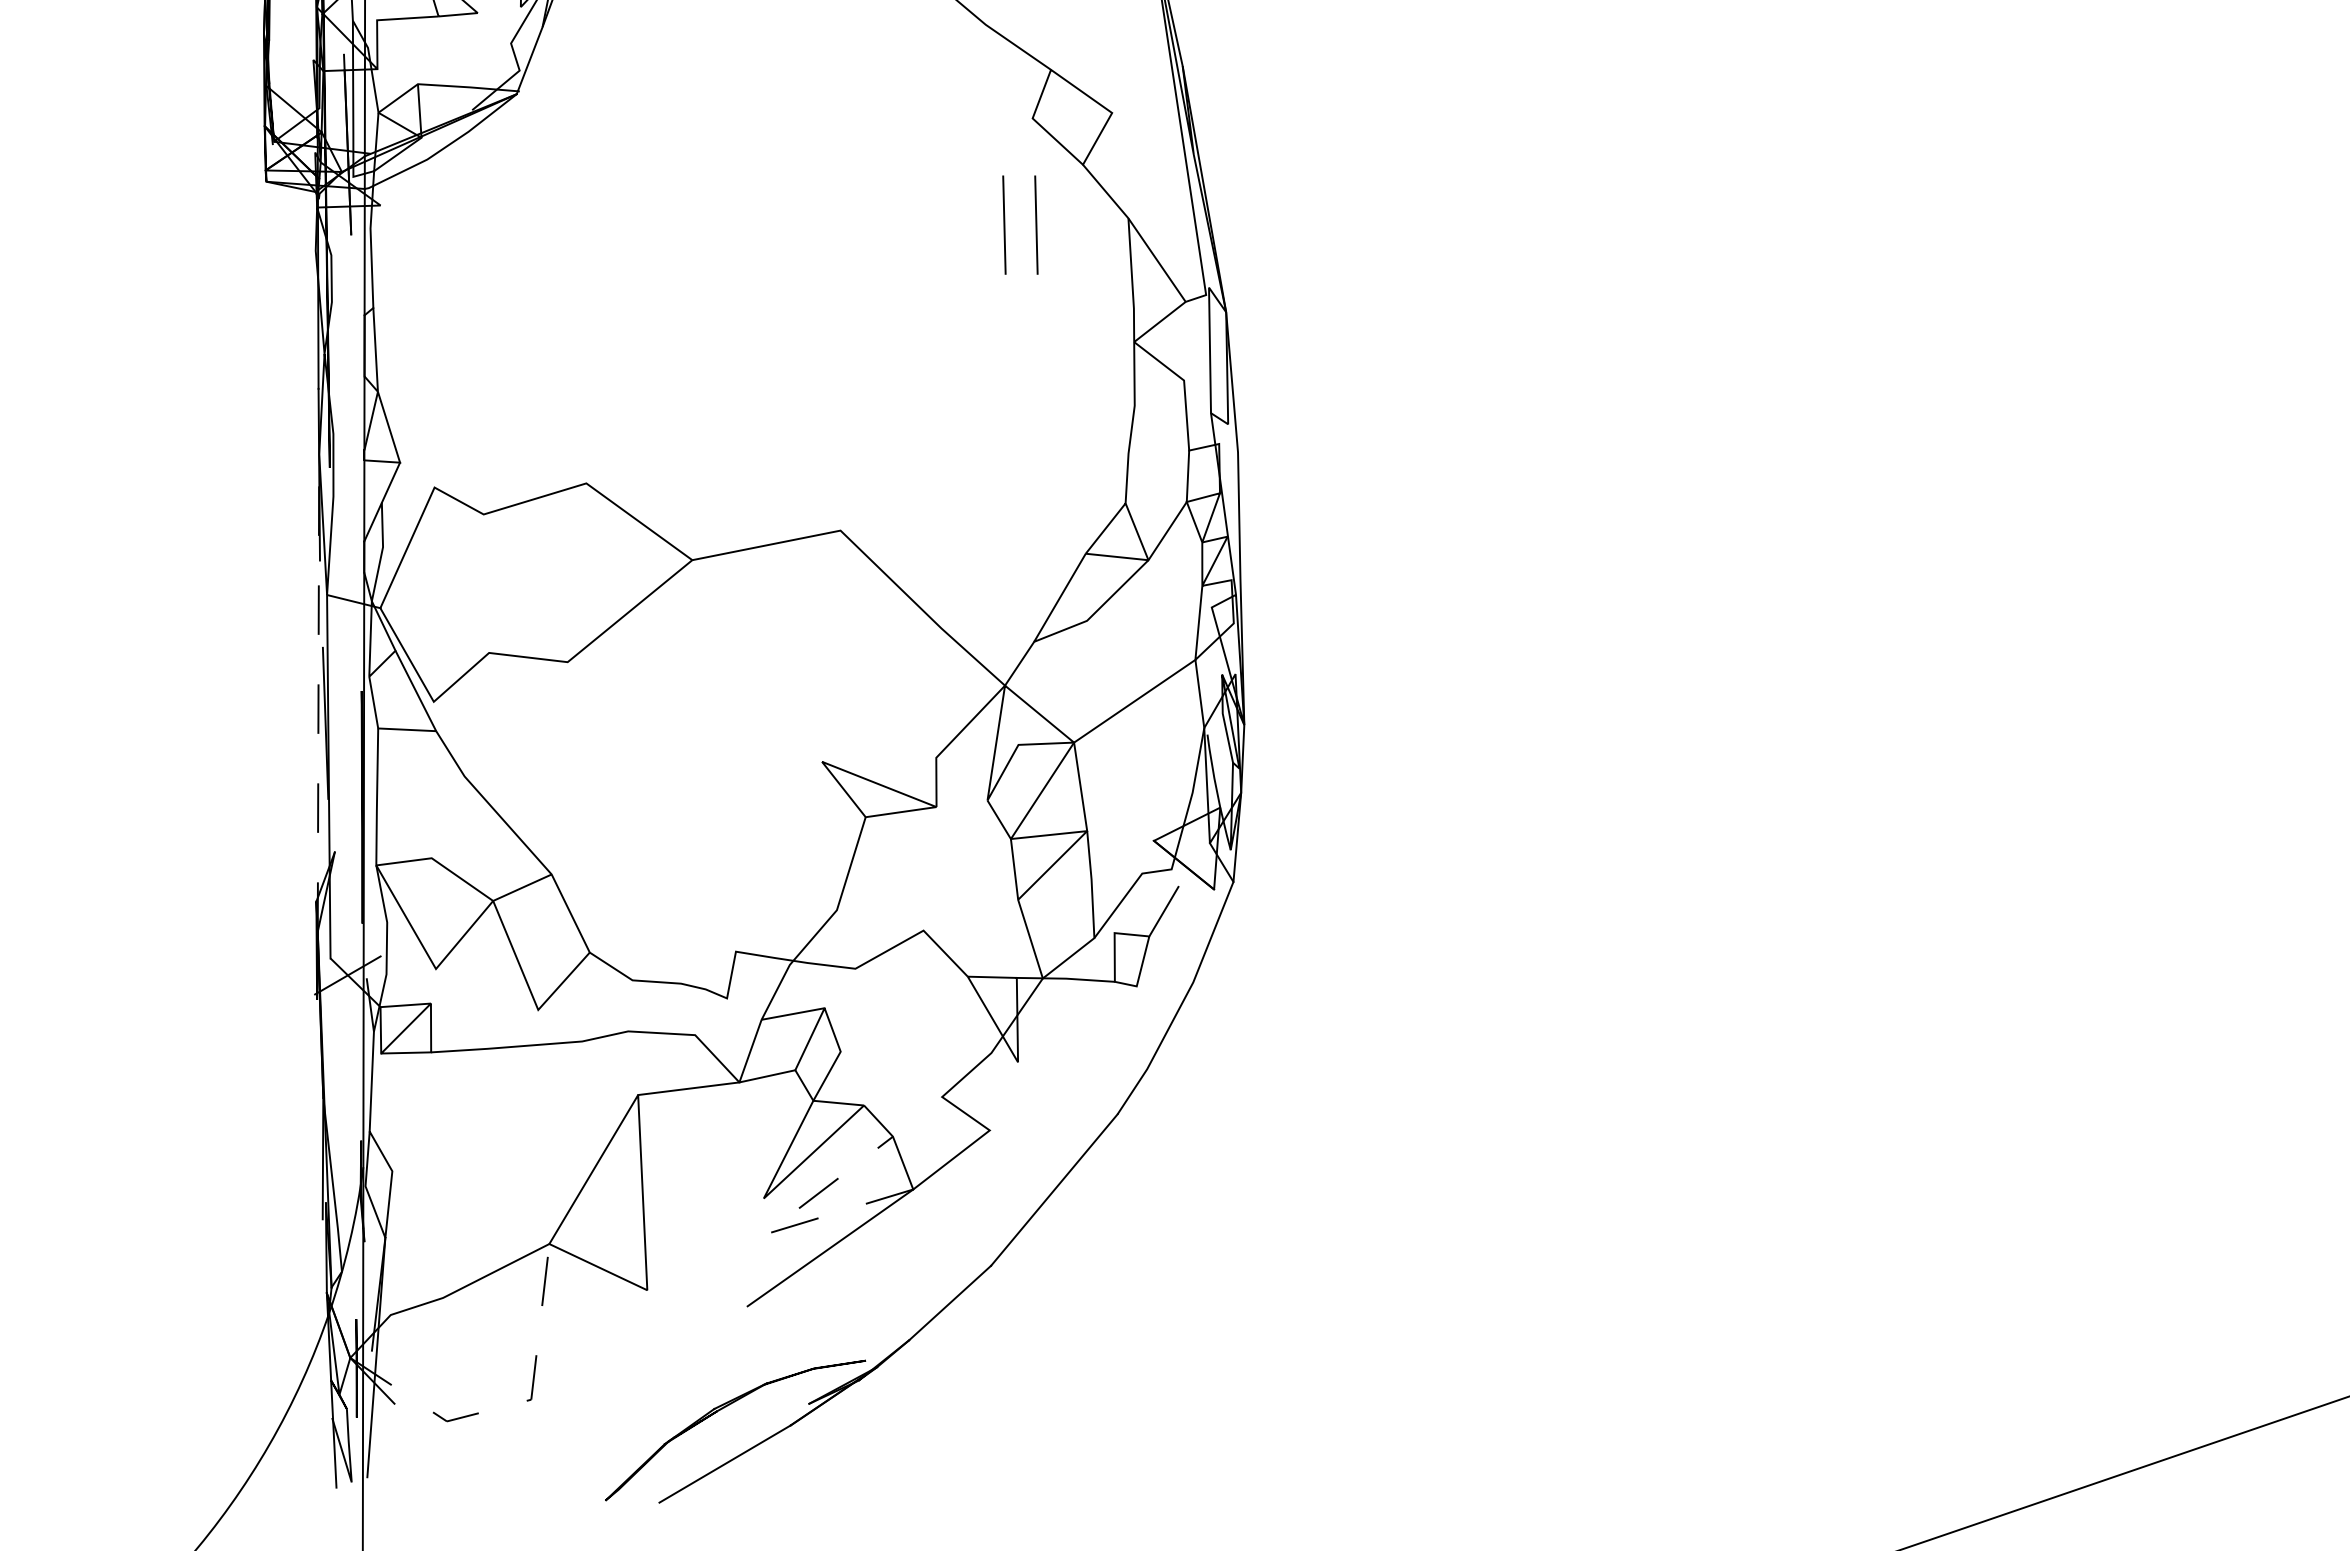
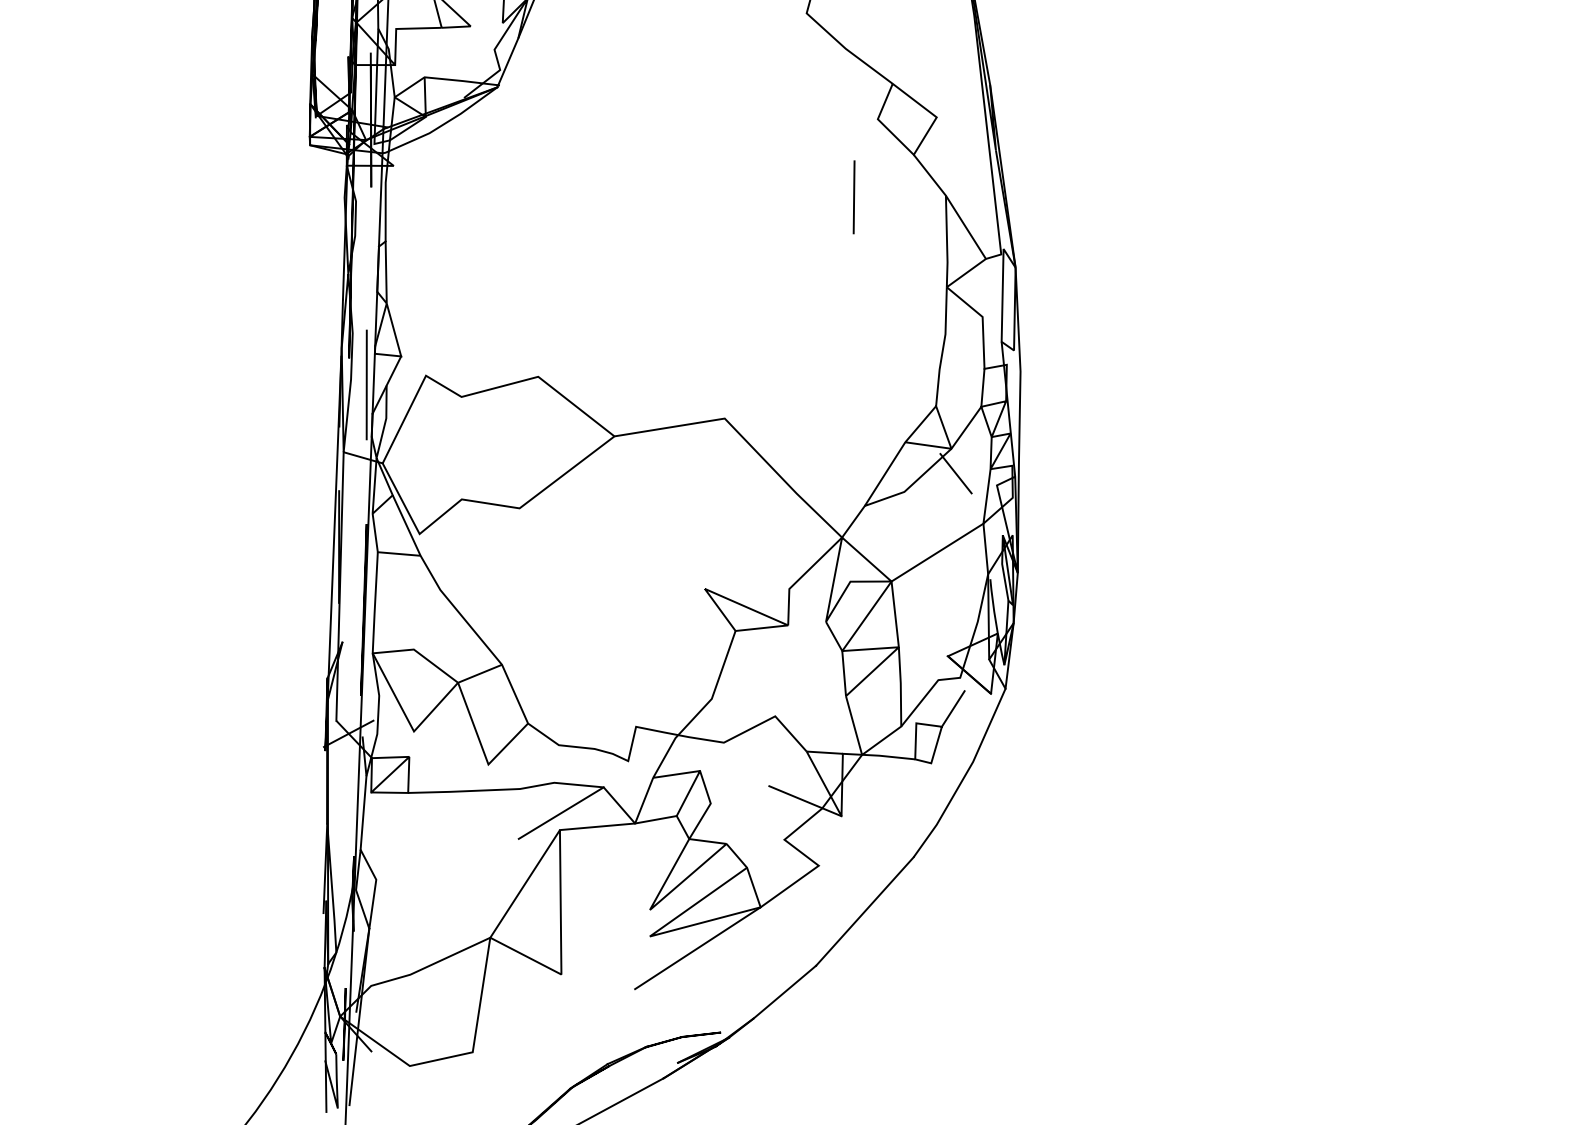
line: (1036, 224) -> (877, 197), removed
line: (354, 502) -> (366, 384), added
line: (1155, 593) -> (955, 473), added
line: (318, 698) -> (334, 528), dashed -> solid
line: (968, 1043) -> (805, 800), added
line: (639, 1072) -> (561, 813), added
line: (767, 1232) -> (651, 935), dashed -> solid
line: (509, 1405) -> (456, 1055), dashed -> solid

